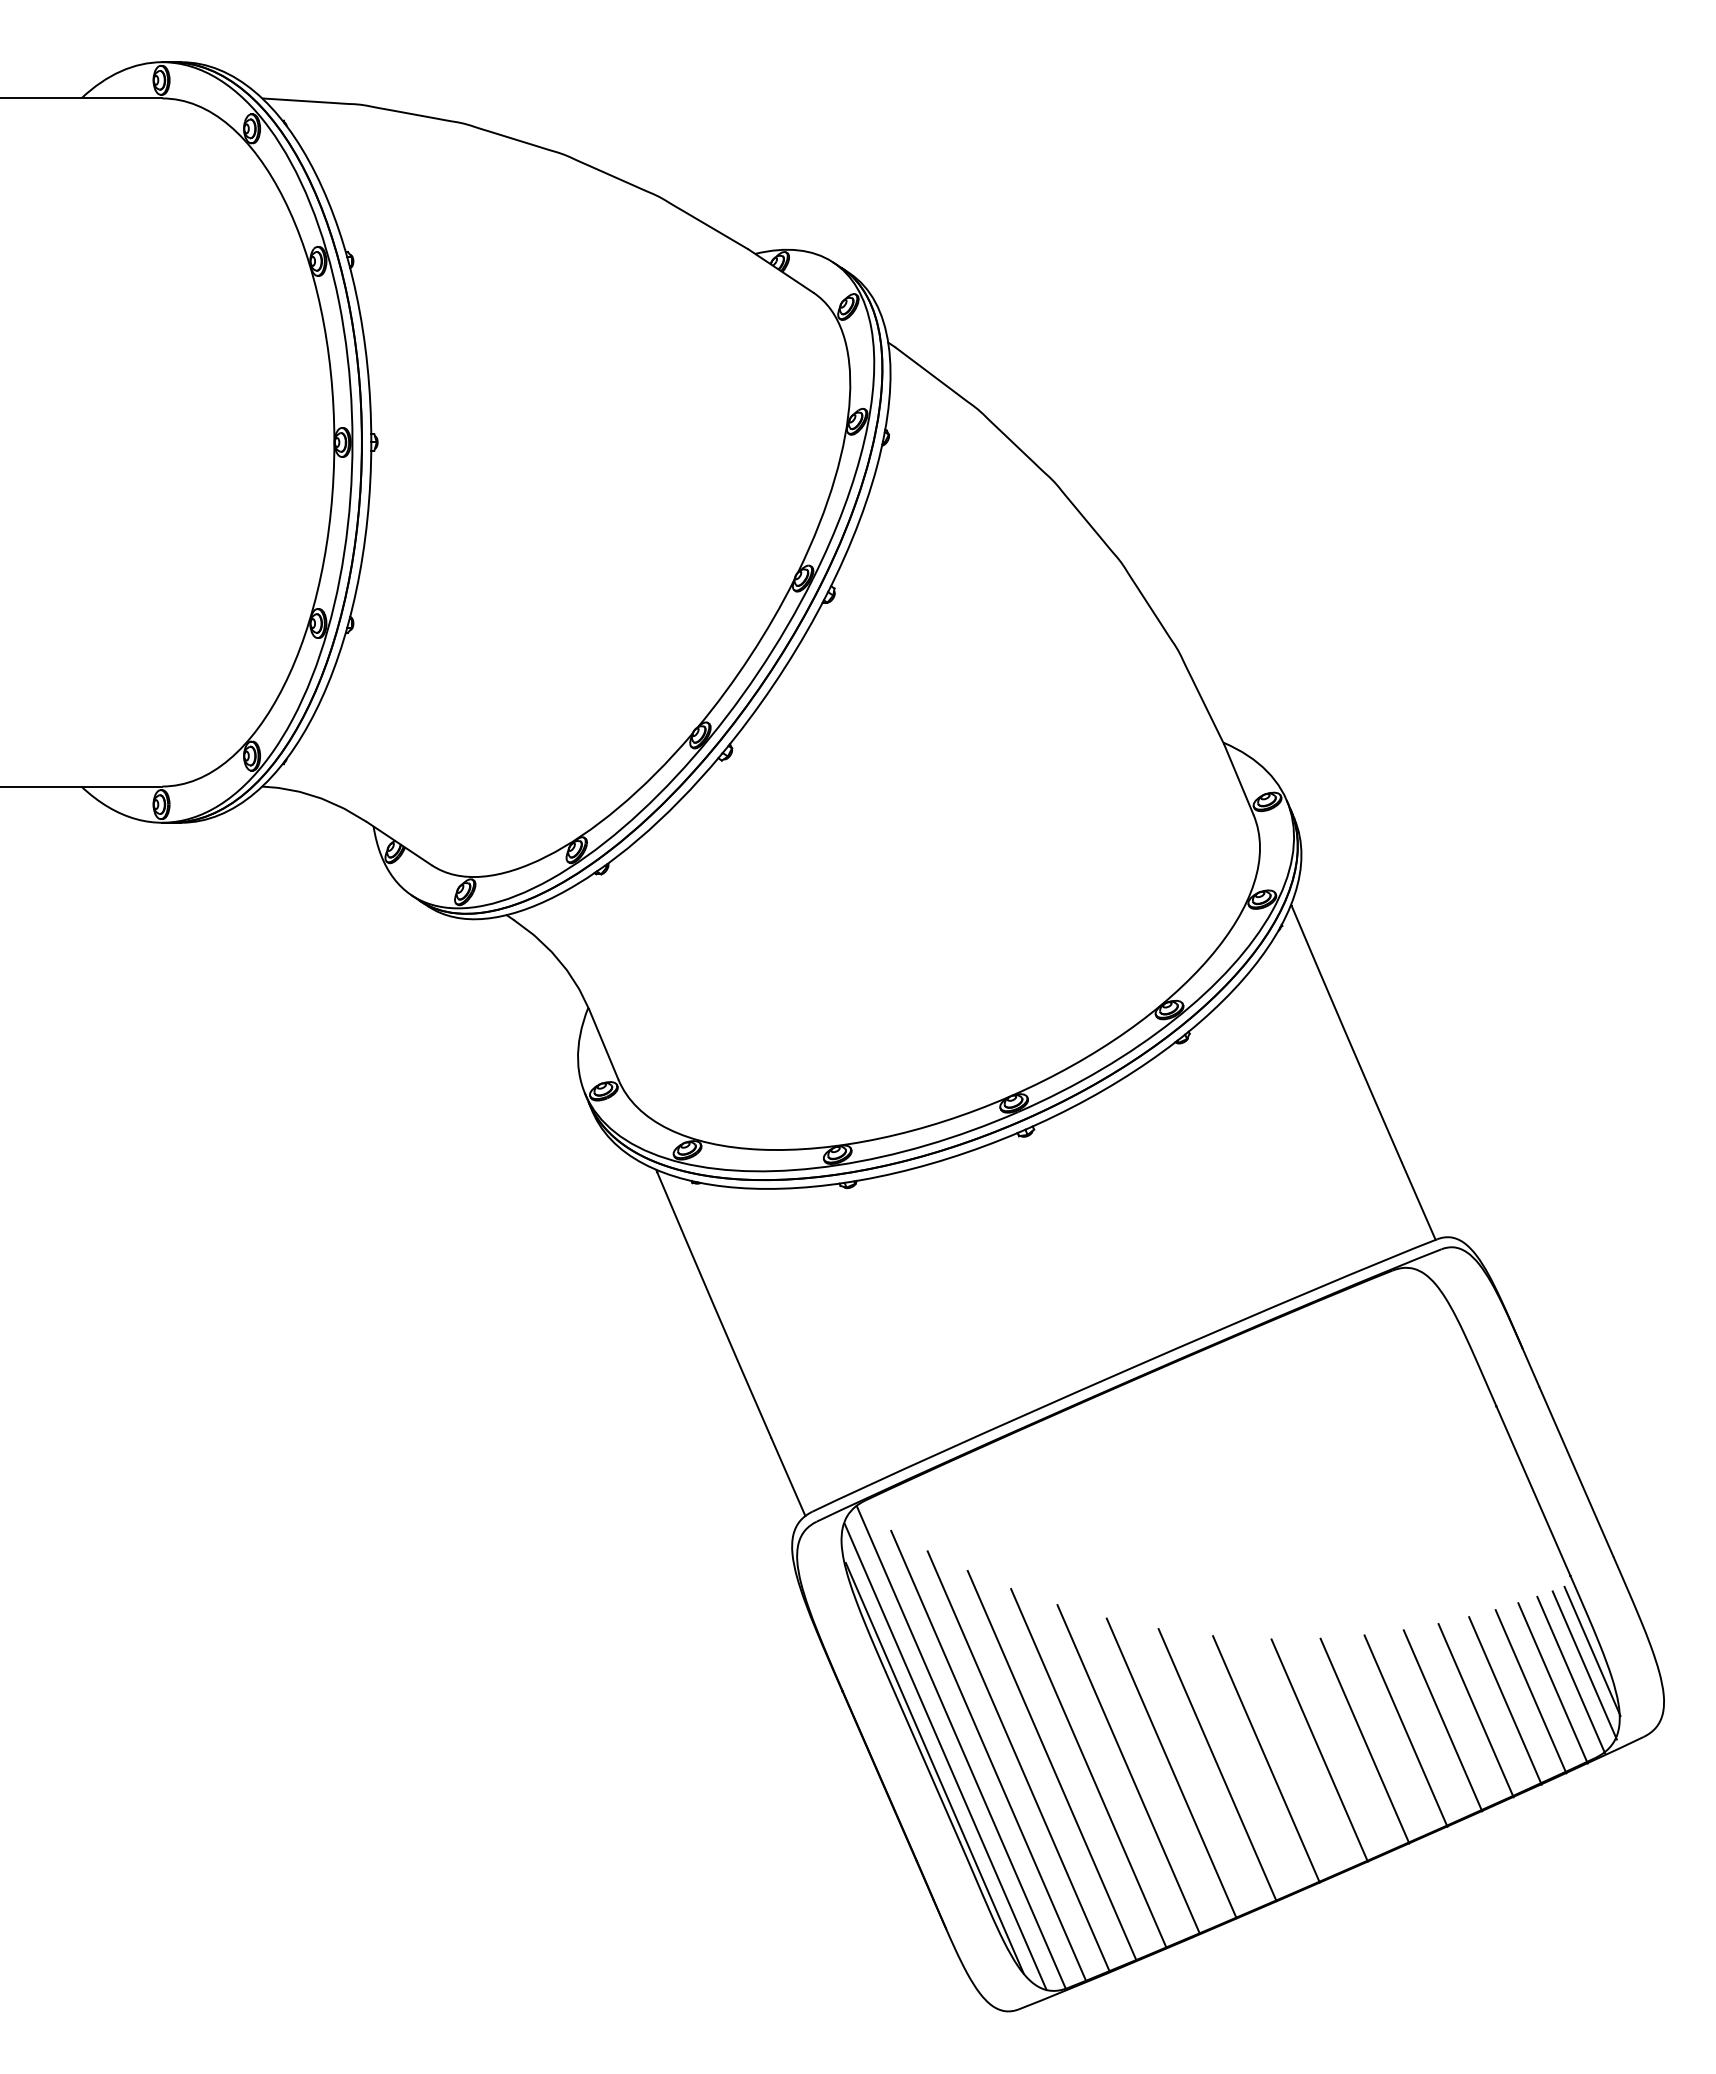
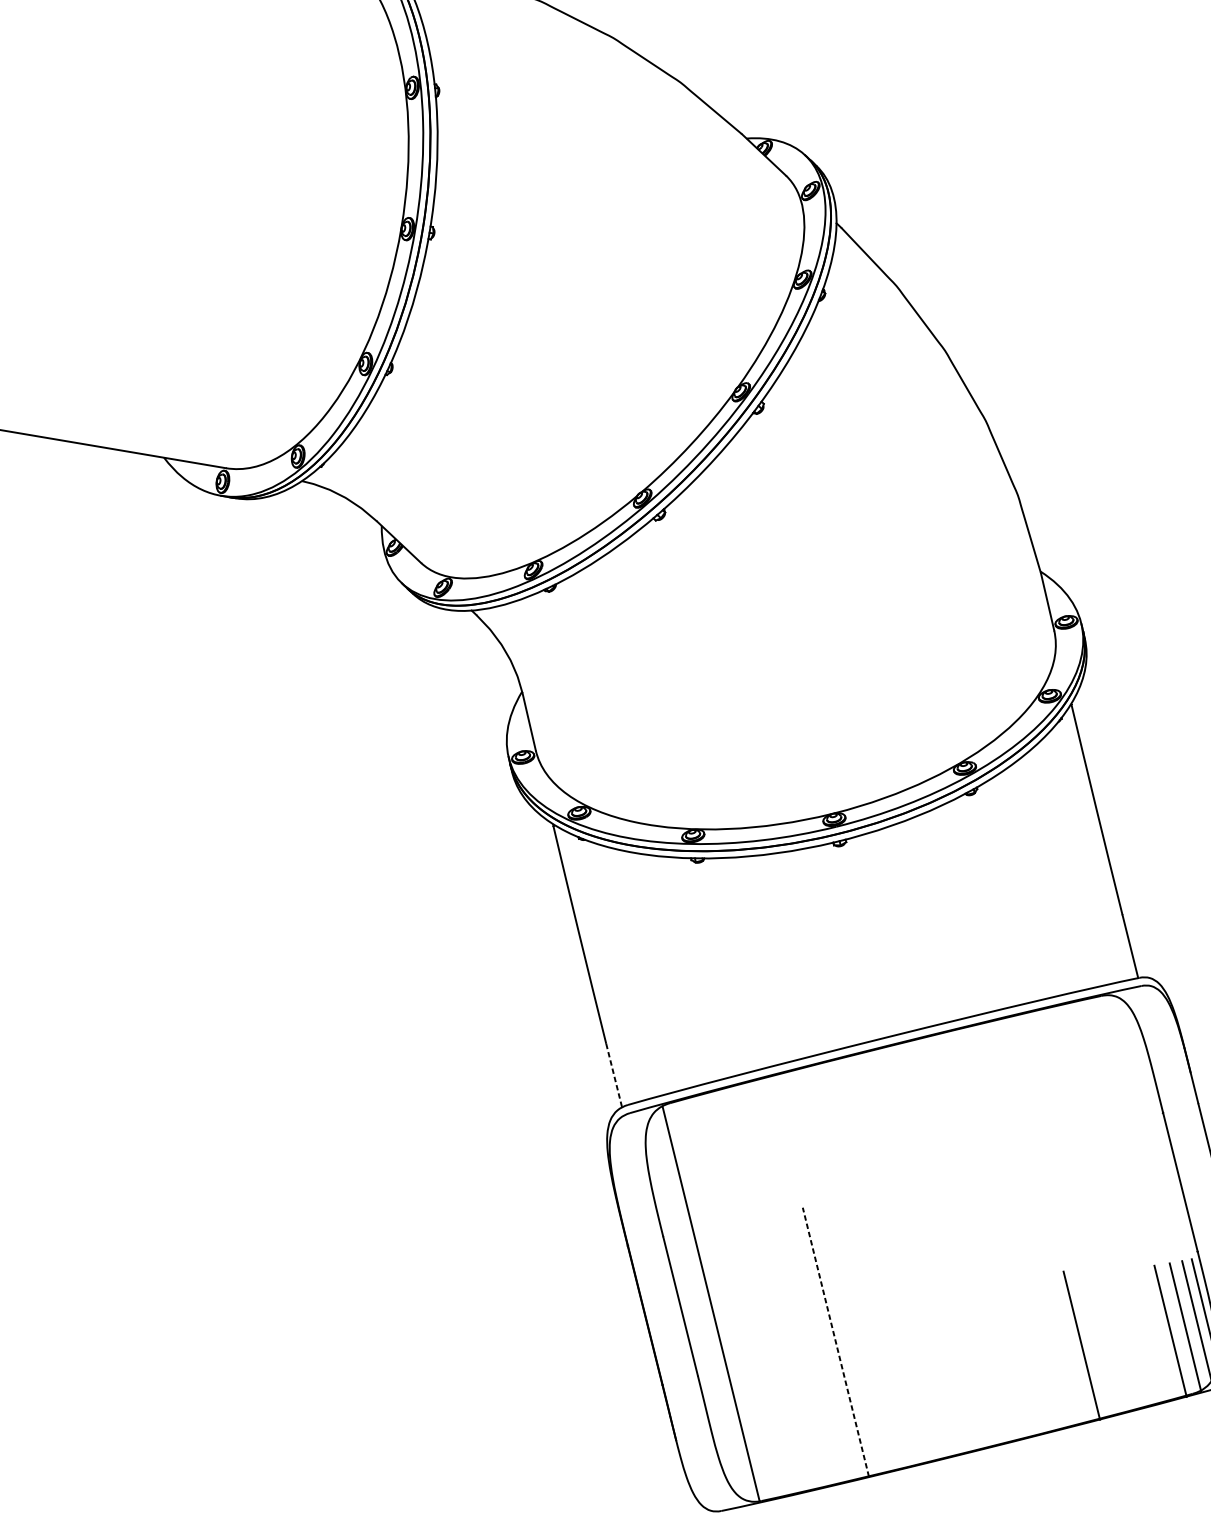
line: (788, 1477) -> (614, 1075), solid -> dashed
line: (1530, 1691) -> (1152, 1334), removed
line: (1505, 1700) -> (1132, 1338), removed
line: (1475, 1710) -> (1107, 1342), removed
line: (1405, 1730) -> (1051, 1348), removed
line: (1364, 1740) -> (1019, 1350), removed
line: (1319, 1750) -> (983, 1352), removed
line: (988, 1755) -> (730, 1313), removed
line: (945, 1757) -> (697, 1309), removed
line: (1266, 1759) -> (942, 1352), removed
line: (1018, 1761) -> (752, 1321), removed
line: (1051, 1765) -> (777, 1329), removed
line: (1217, 1765) -> (904, 1350), removed
line: (934, 1767) -> (688, 1315), removed
line: (1088, 1768) -> (805, 1336), removed
line: (1128, 1768) -> (835, 1341), solid -> dashed
line: (1171, 1768) -> (868, 1347), removed

